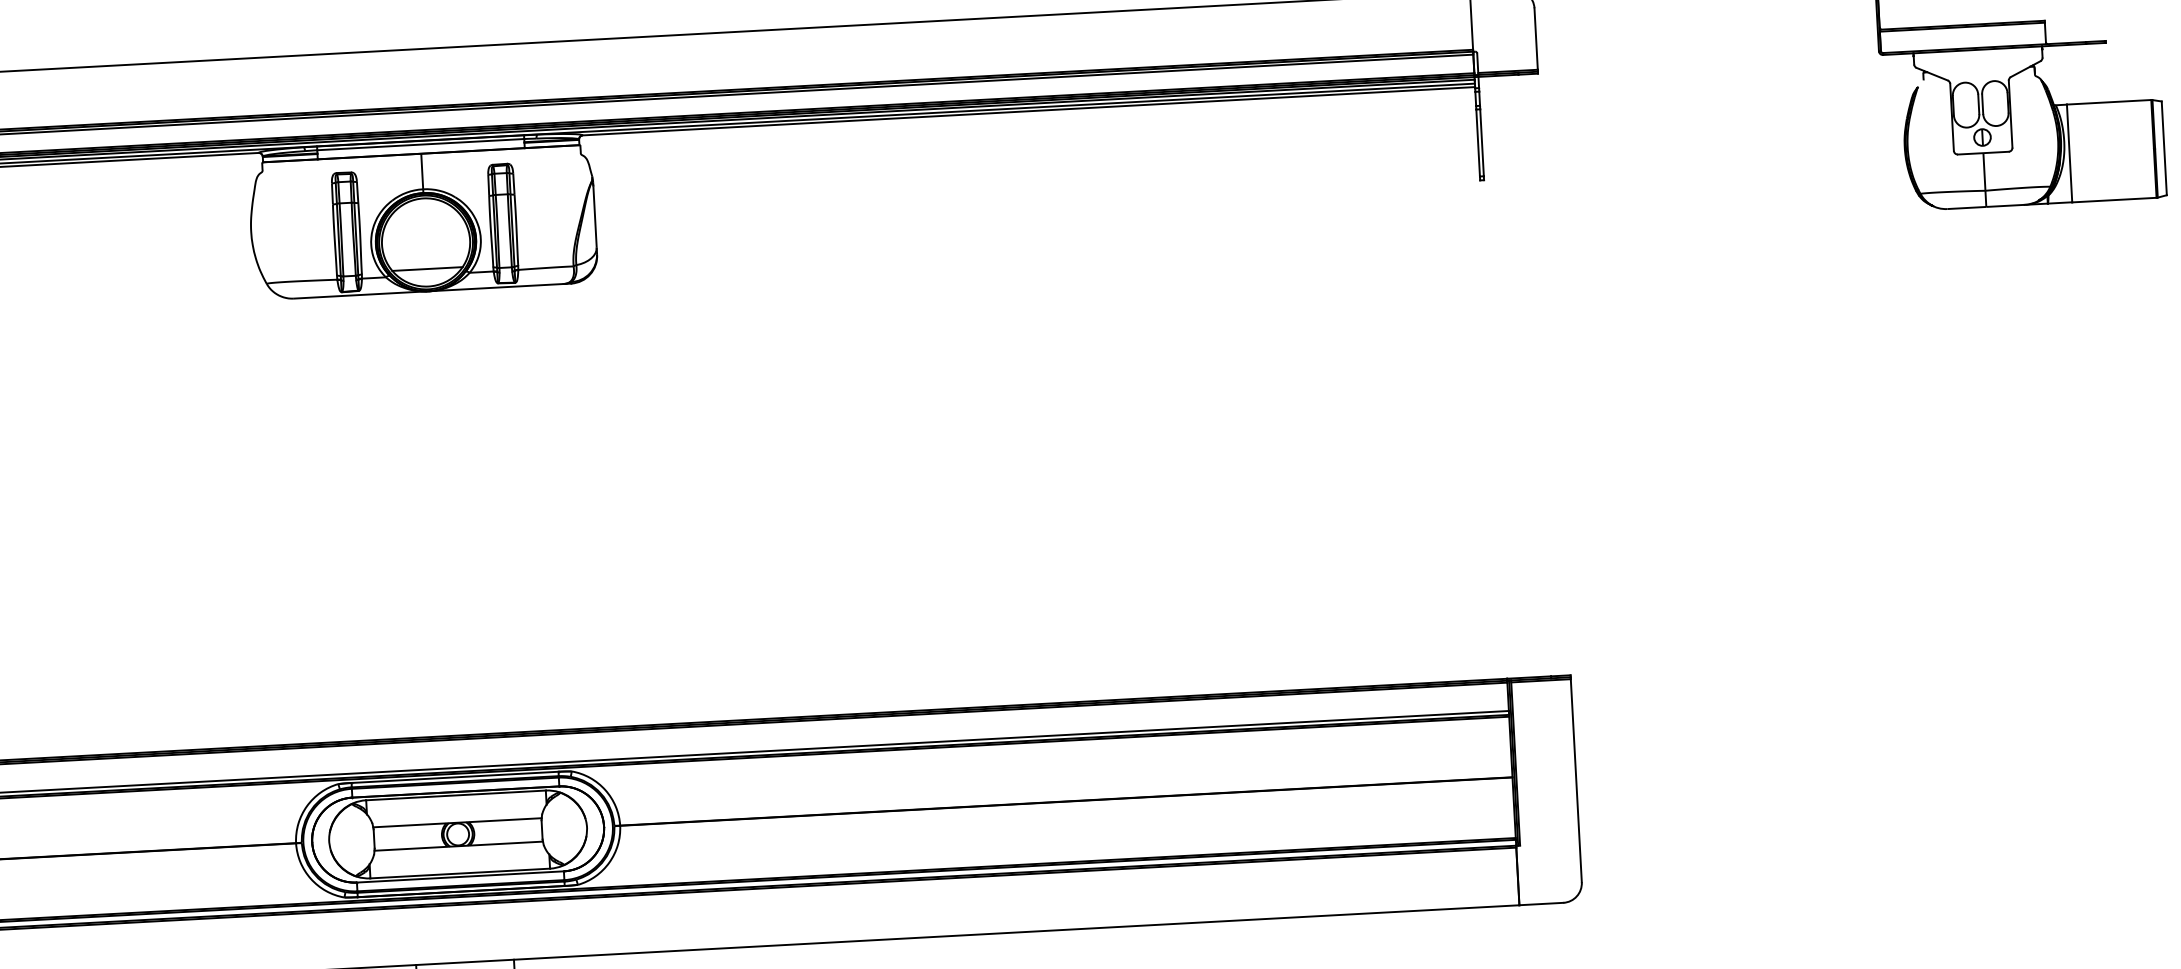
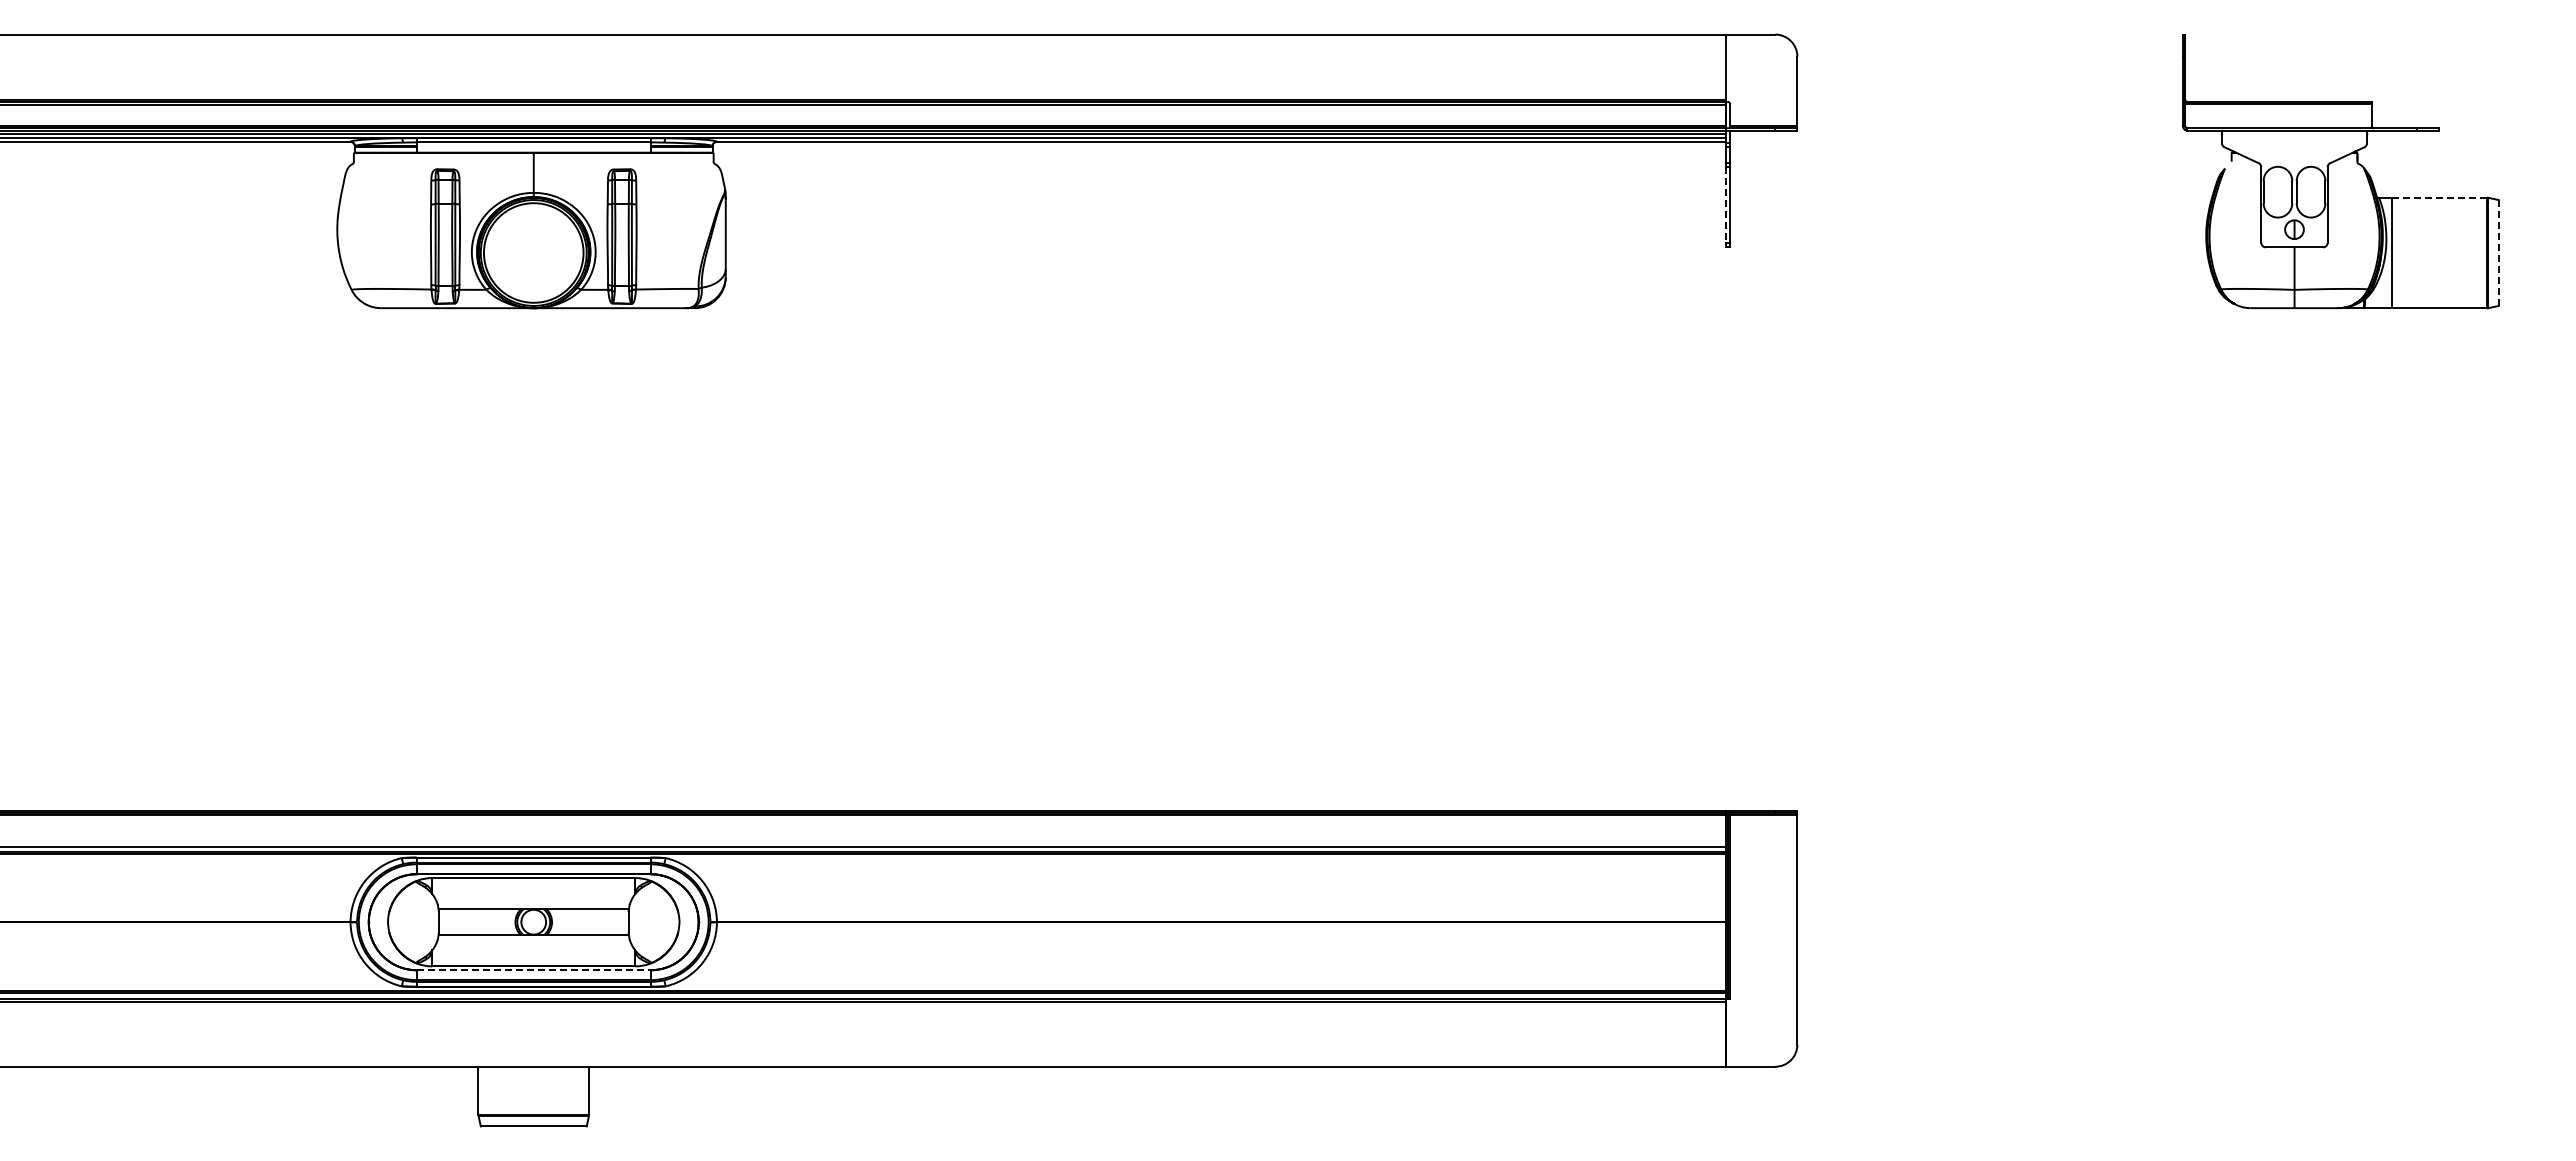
line: (2109, 102) -> (2439, 197), solid -> dashed
line: (1478, 143) -> (1725, 205), solid -> dashed
line: (2164, 148) -> (2498, 253), solid -> dashed
line: (427, 269) -> (533, 283), removed
line: (460, 877) -> (533, 970), solid -> dashed

